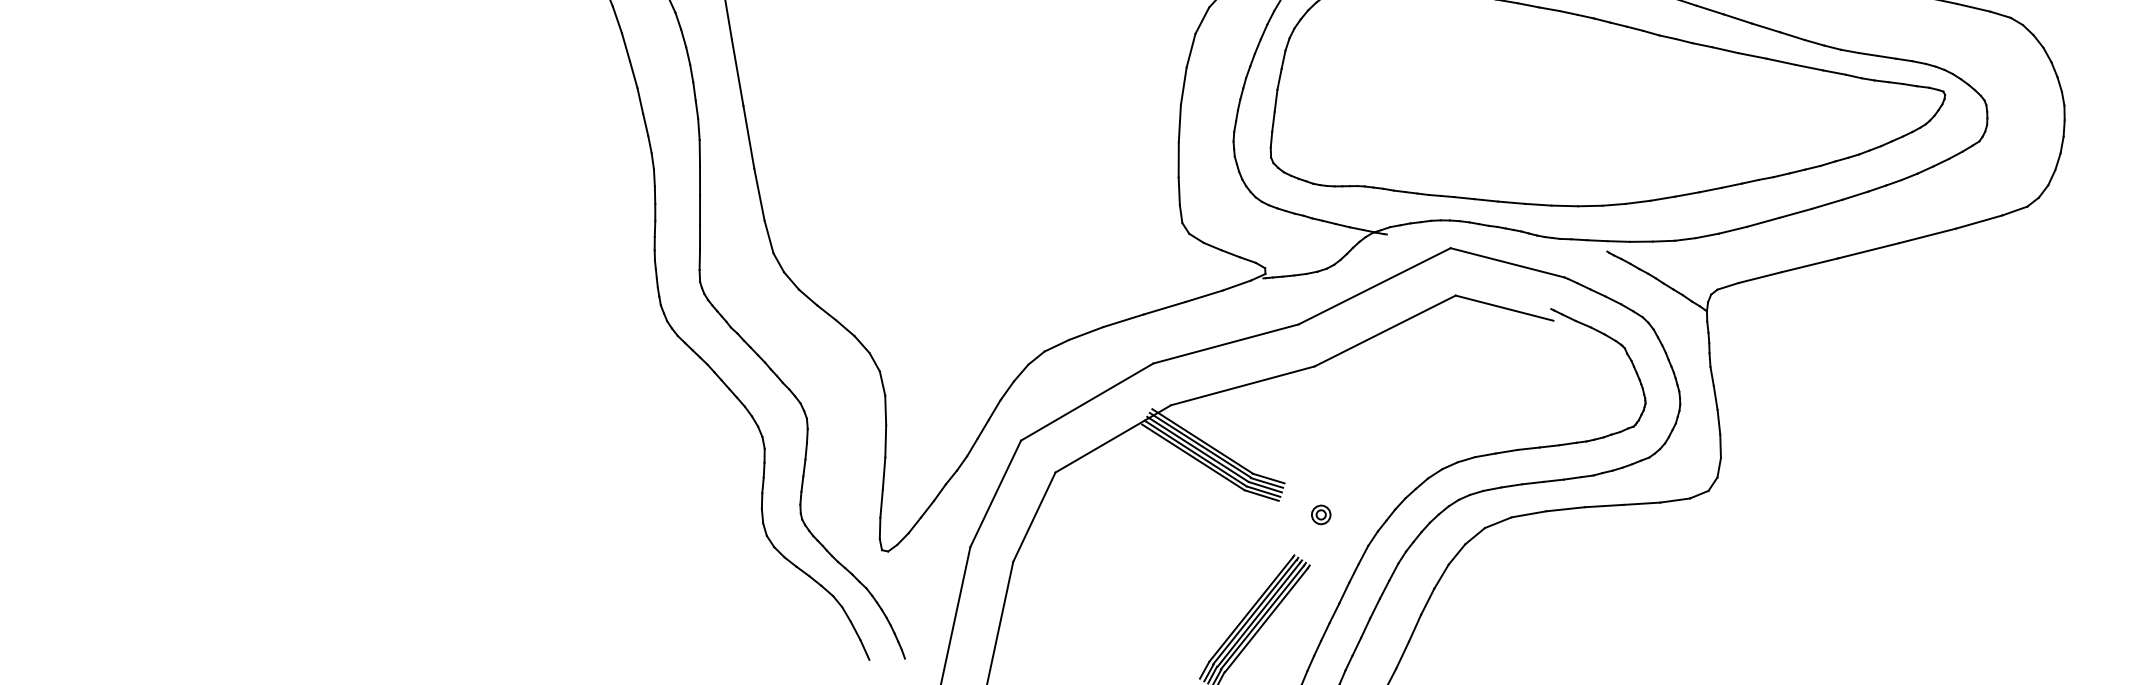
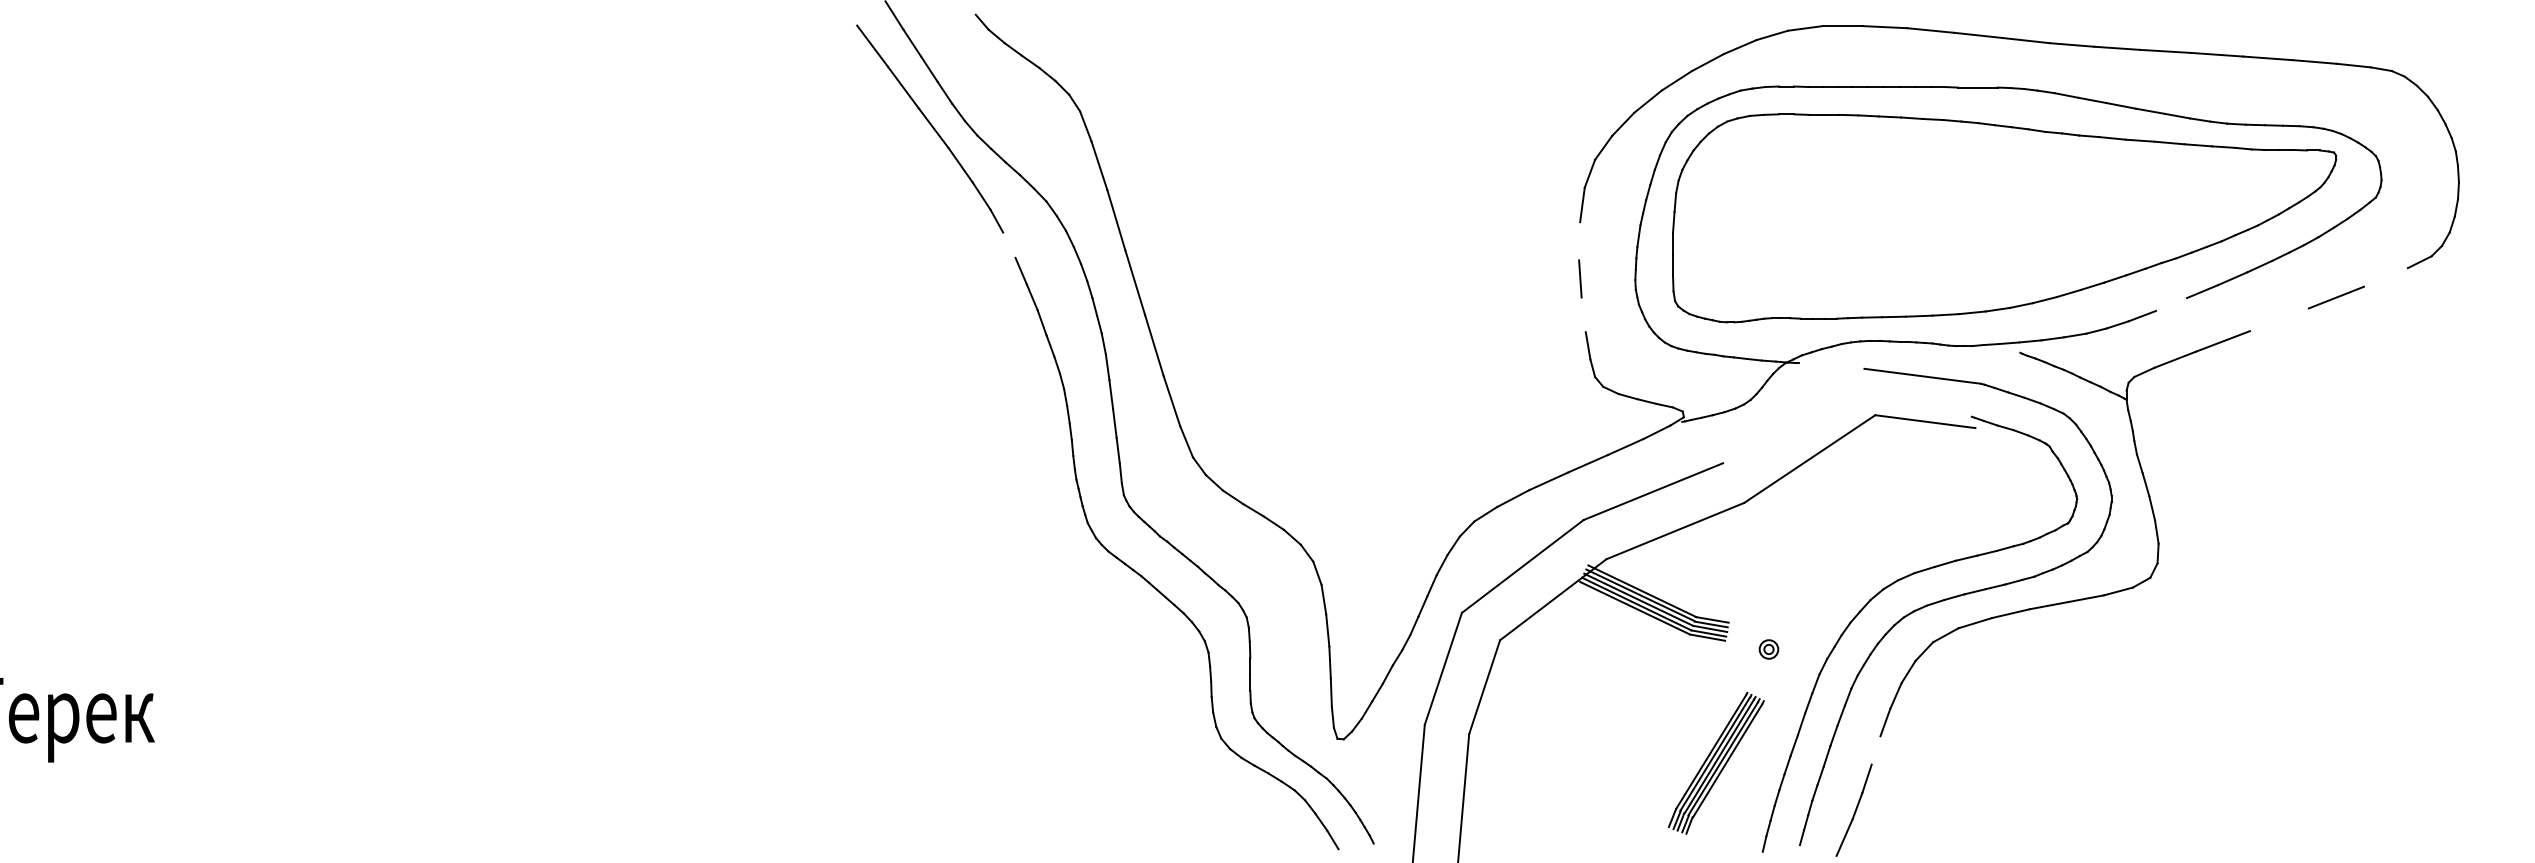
line: (617, 19) -> (1009, 244), removed
line: (1183, 86) -> (1579, 241), removed
line: (1178, 159) -> (1583, 314), removed
line: (1978, 221) -> (2385, 277), removed
line: (1763, 222) -> (2171, 304), removed
line: (1867, 250) -> (2278, 319), removed
line: (1374, 285) -> (1793, 415), removed
line: (1414, 628) -> (1875, 750), removed

